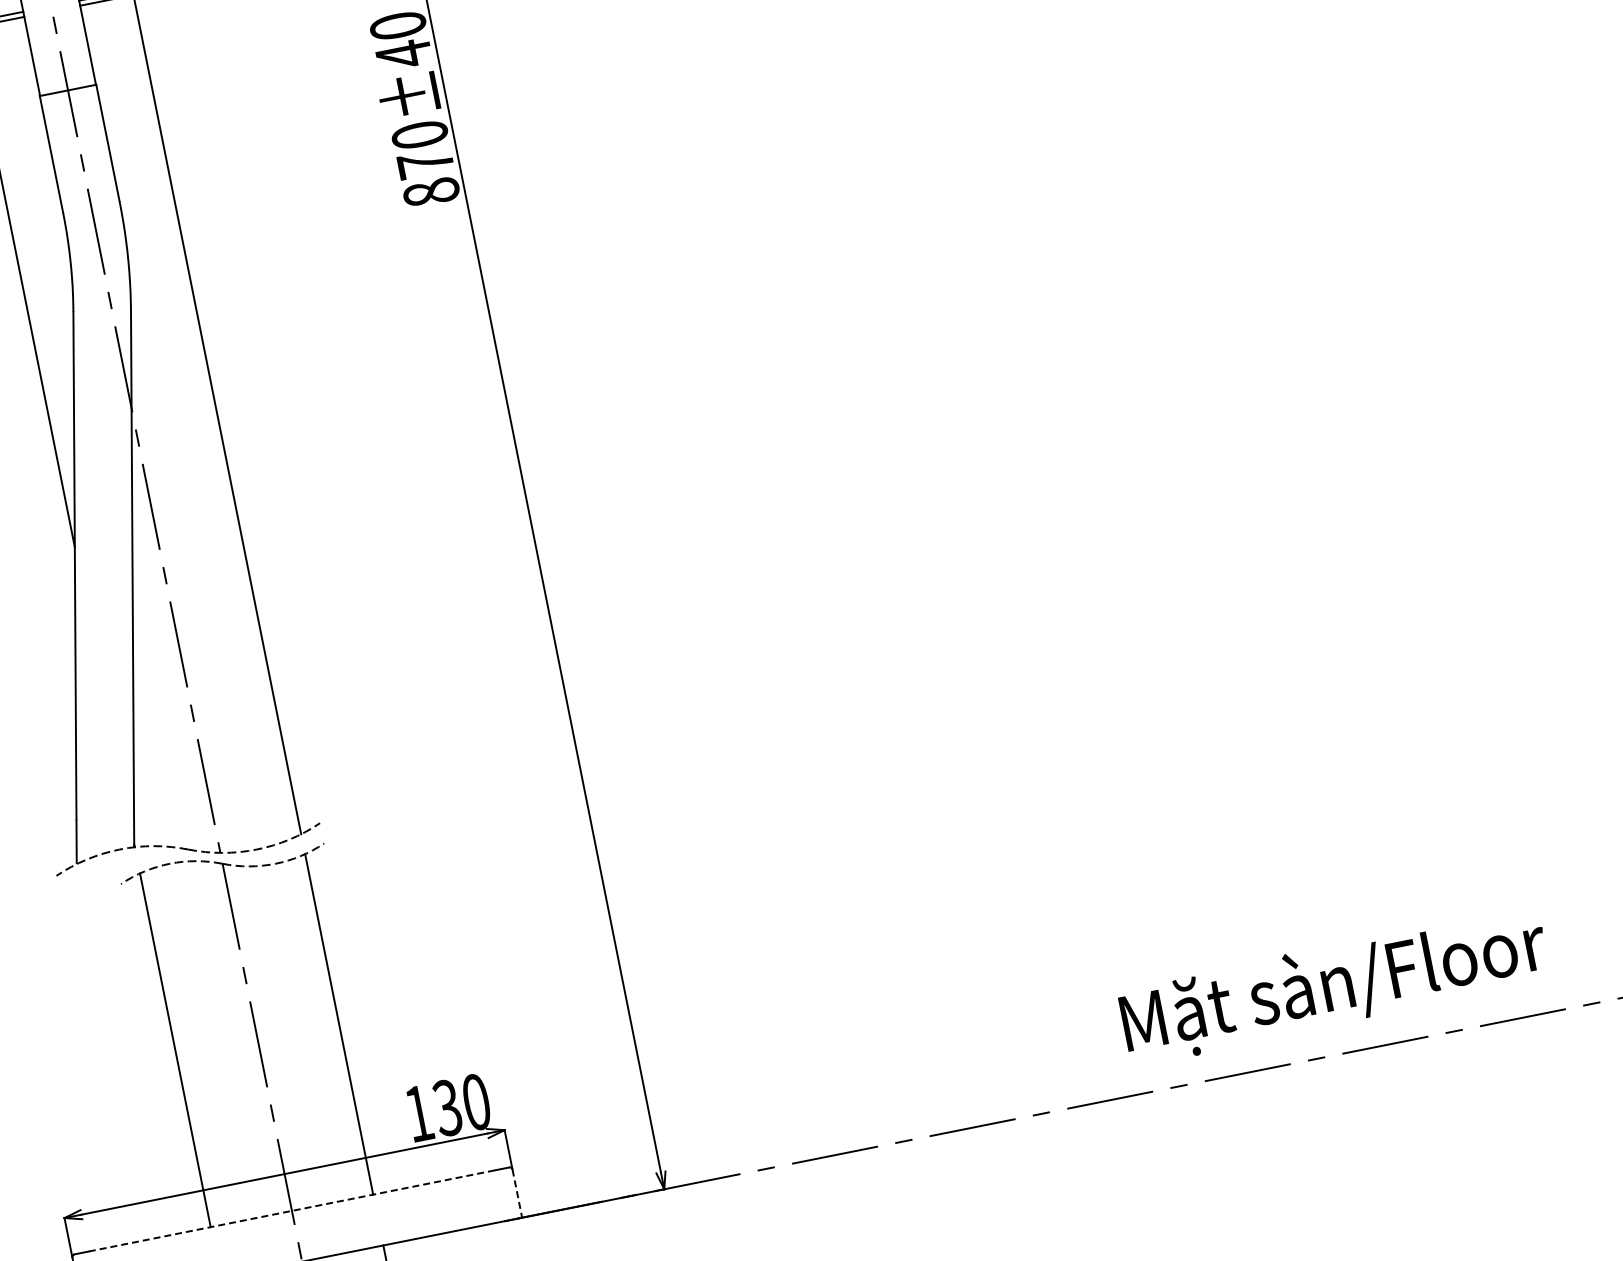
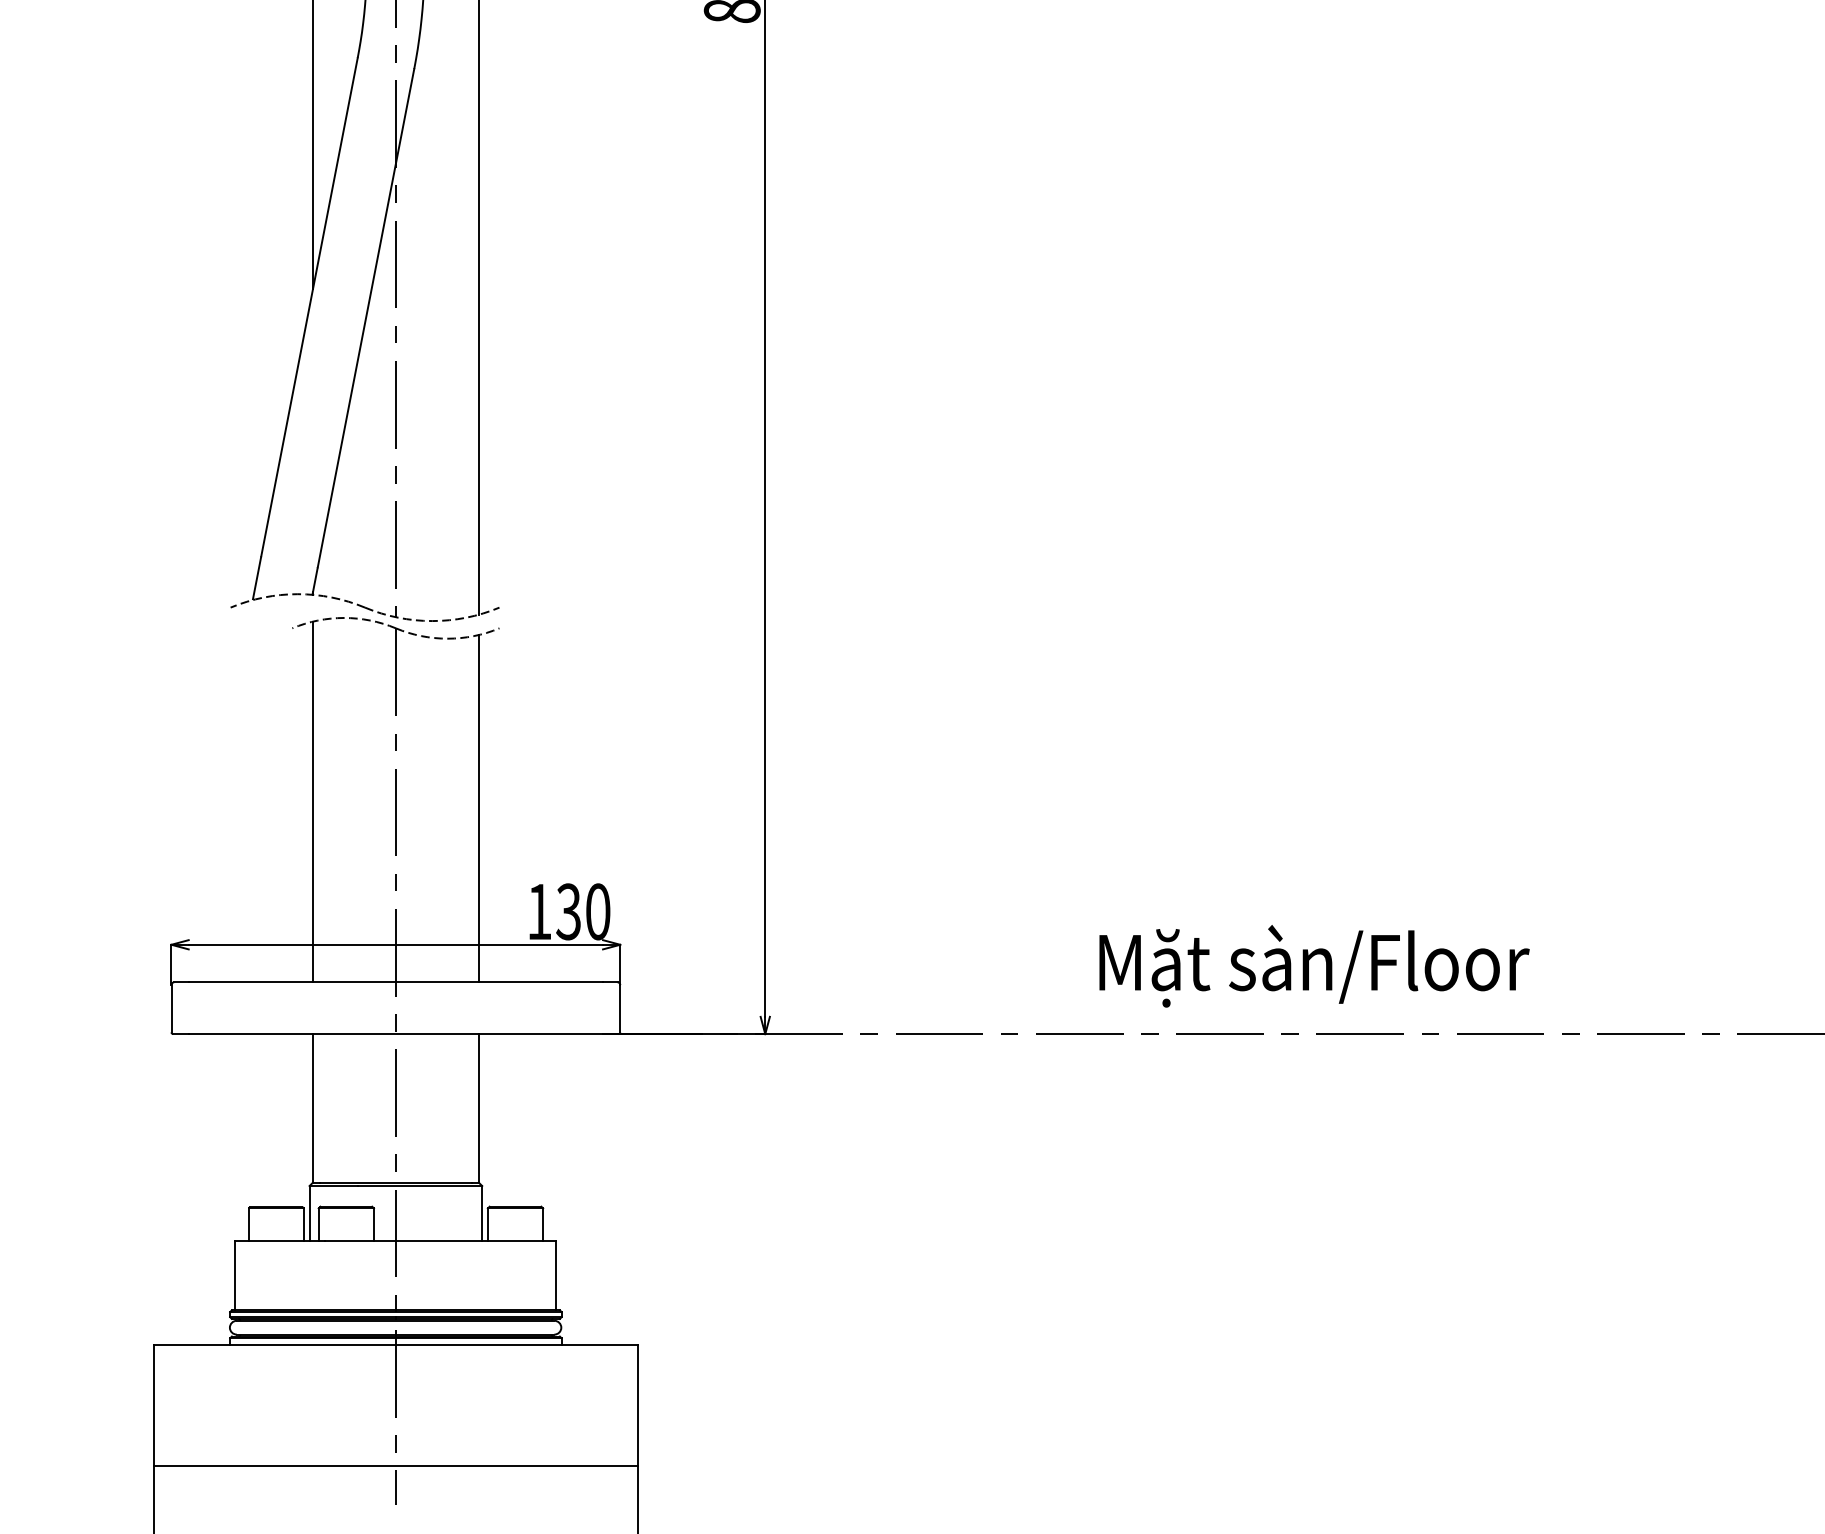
text: (1334, 986) -> (1314, 966), moved
line: (517, 1192) -> (620, 1008), dashed -> solid
line: (292, 1210) -> (396, 982), dashed -> solid

